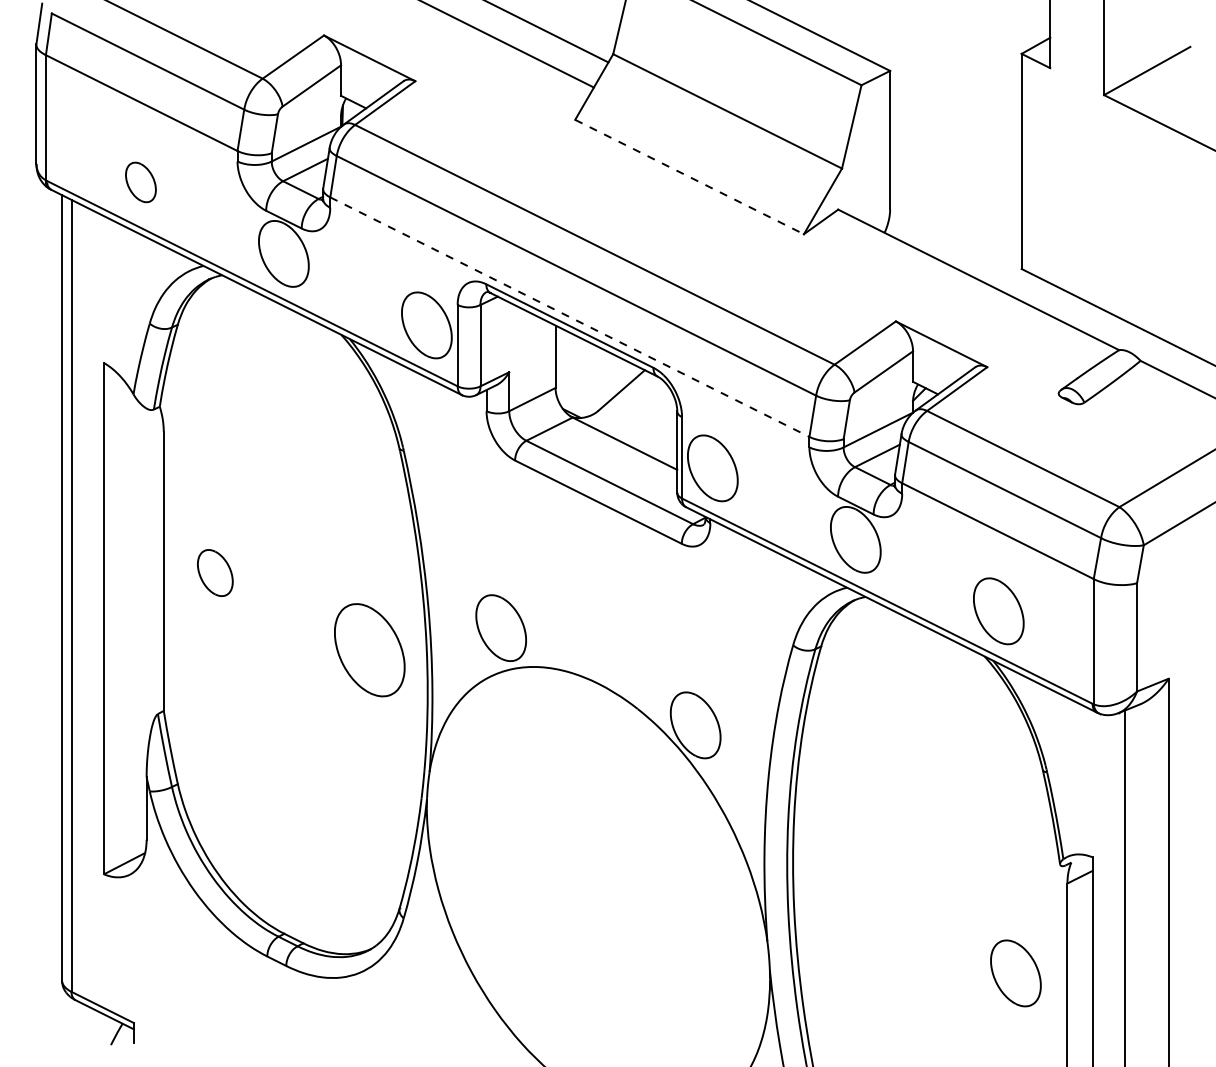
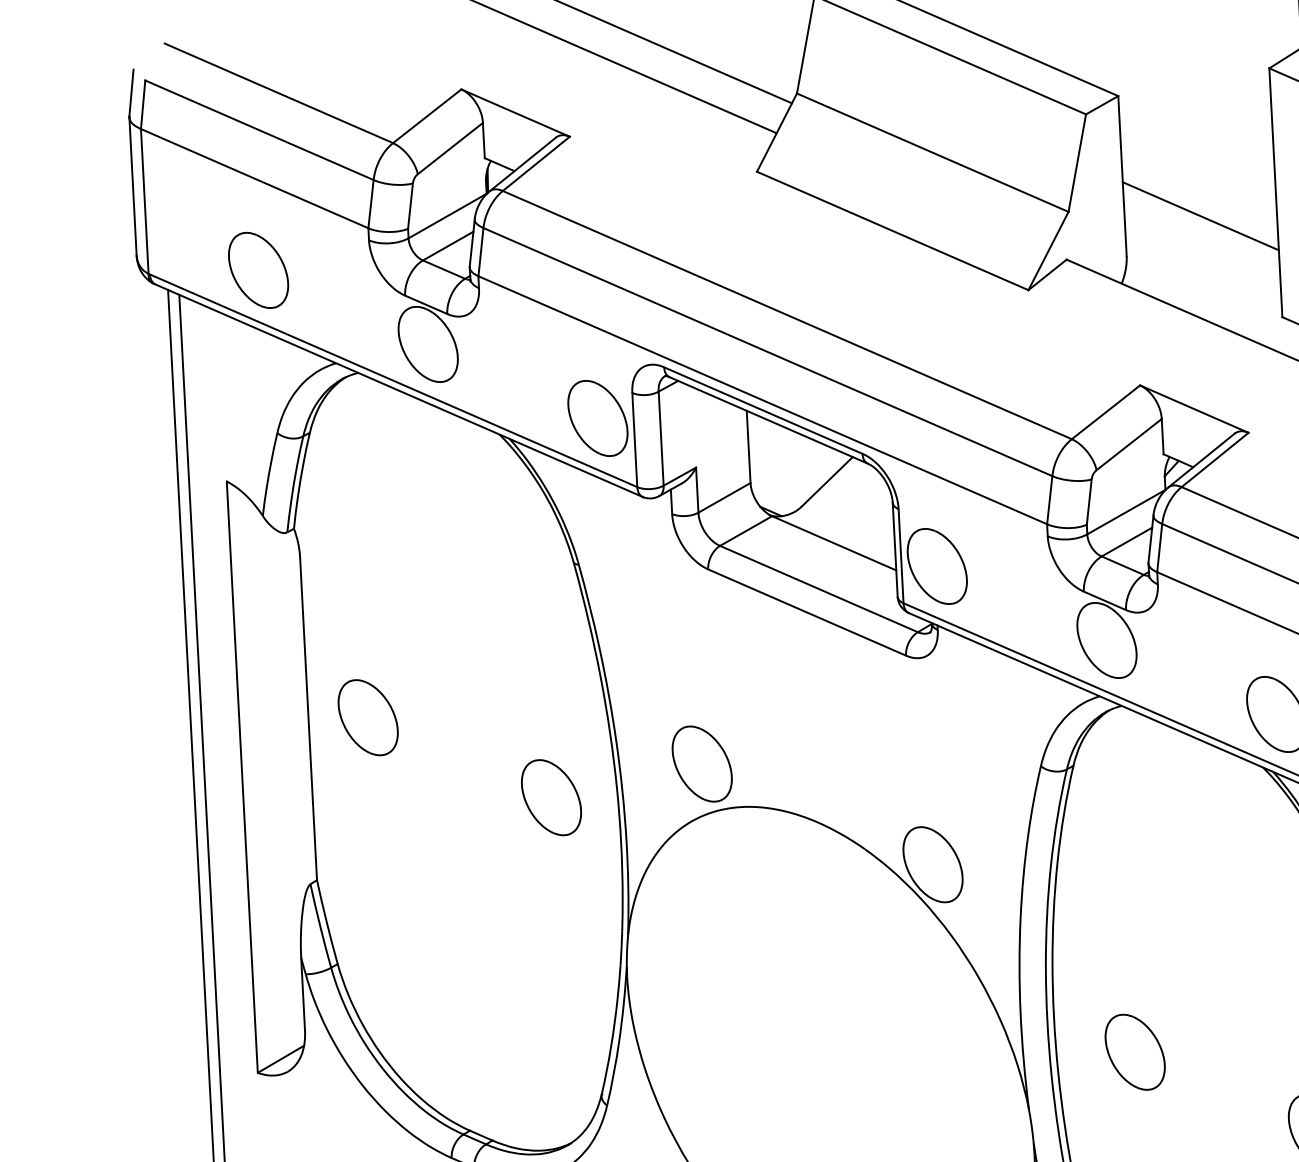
line: (689, 177) -> (892, 231), dashed -> solid
line: (955, 178) -> (1200, 216), added
part: (140, 182) -> (258, 270), size x1.67
line: (569, 317) -> (762, 400), dashed -> solid
part: (215, 572) -> (368, 717), size x1.43
part: (369, 650) -> (551, 797), size x0.71
part: (861, 896) -> (1135, 1052), added

